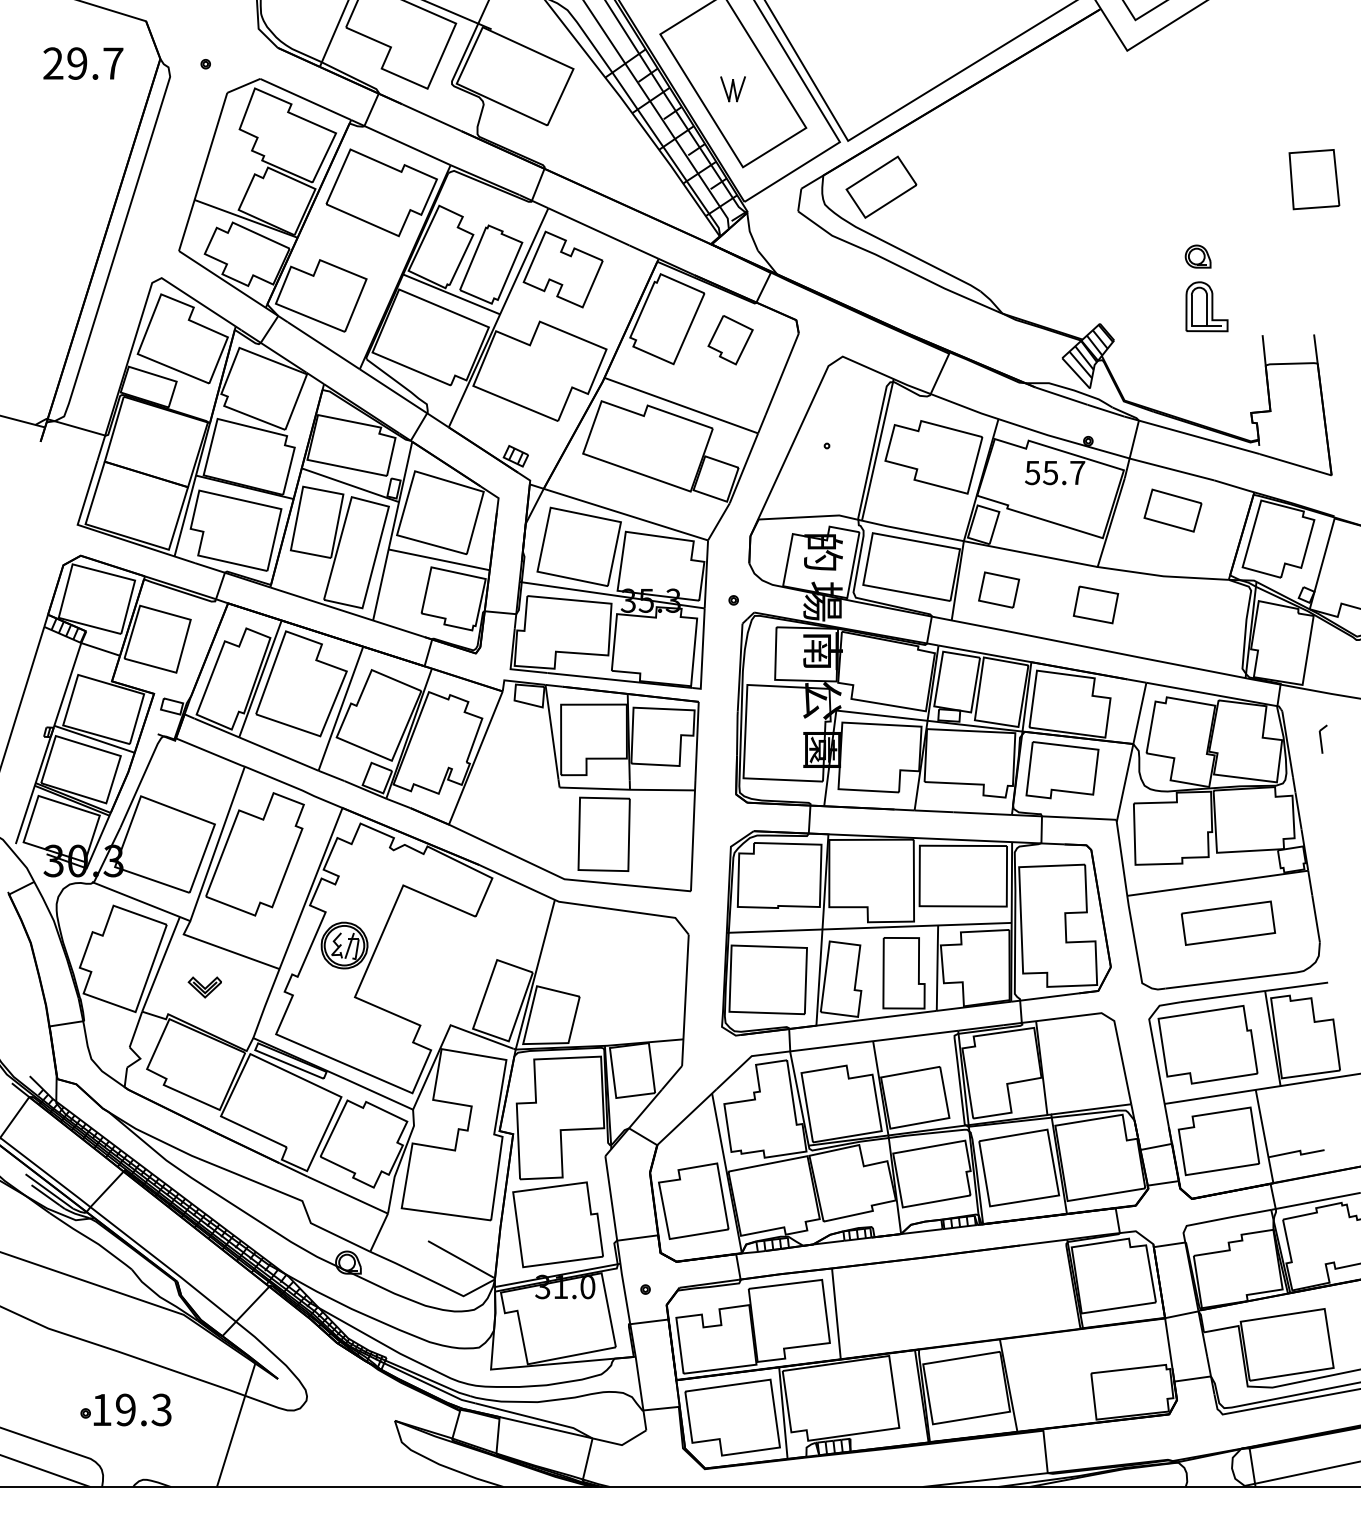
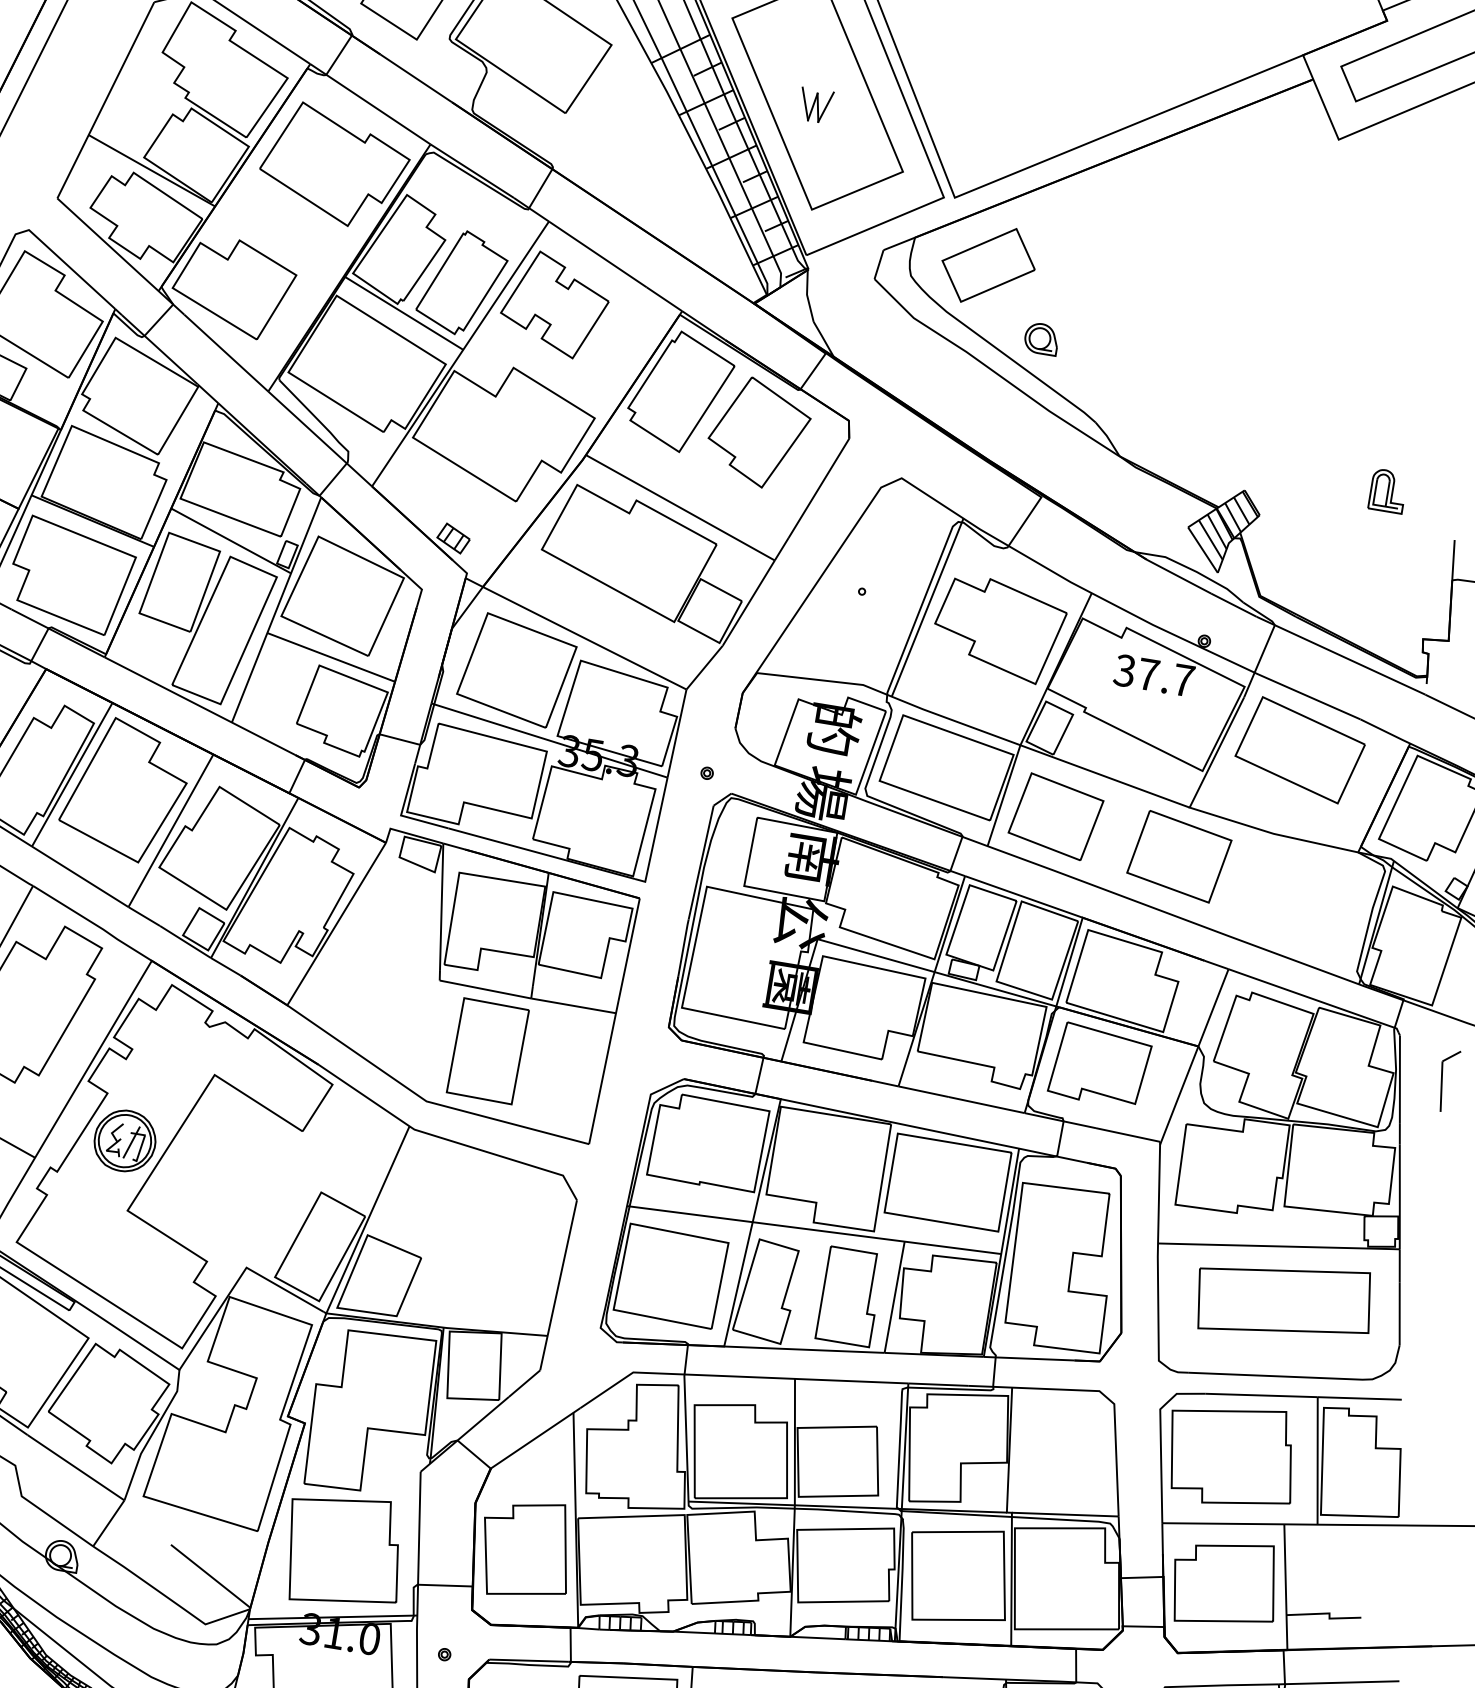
part: (1197, 256) -> (1040, 338), moved
part: (1206, 306) -> (1387, 490), size x0.62
part: (730, 339) -> (758, 431), size x1.67
text: (1041, 472) -> (1136, 672), 55.7 -> 37.7
part: (1172, 510) -> (1299, 749), size x1.67
part: (998, 589) -> (1055, 815), size x1.67
part: (1095, 604) -> (1178, 856), size x1.67
part: (1323, 739) -> (1447, 1081), size x1.67
part: (1228, 923) -> (1284, 1301), size x1.43

